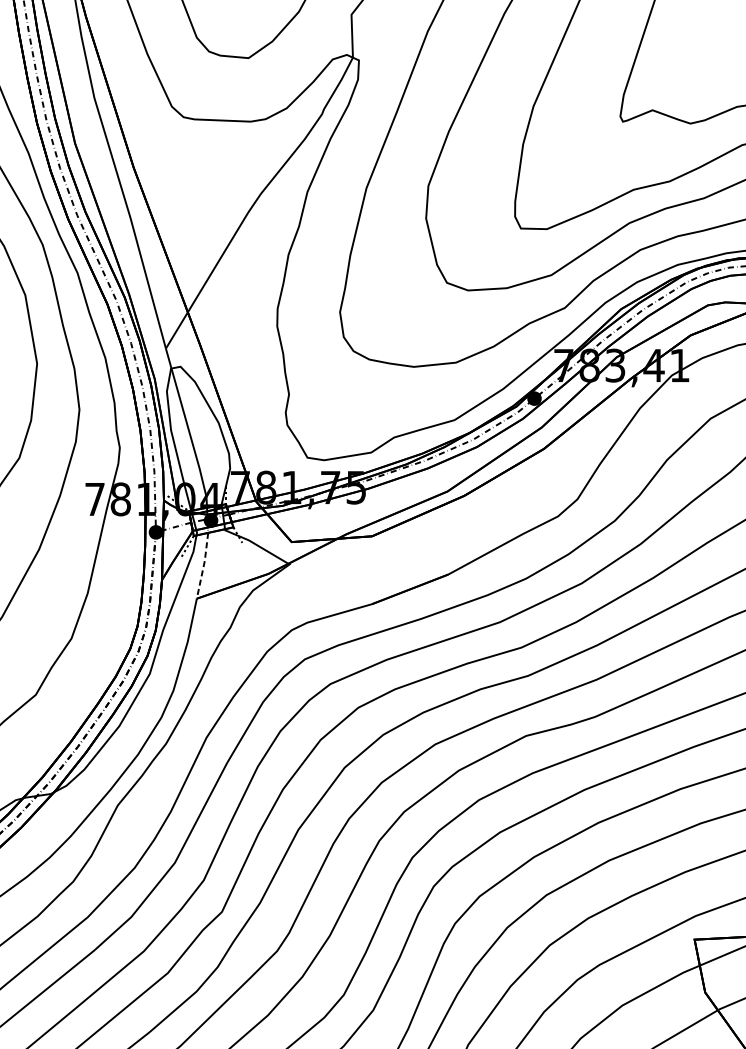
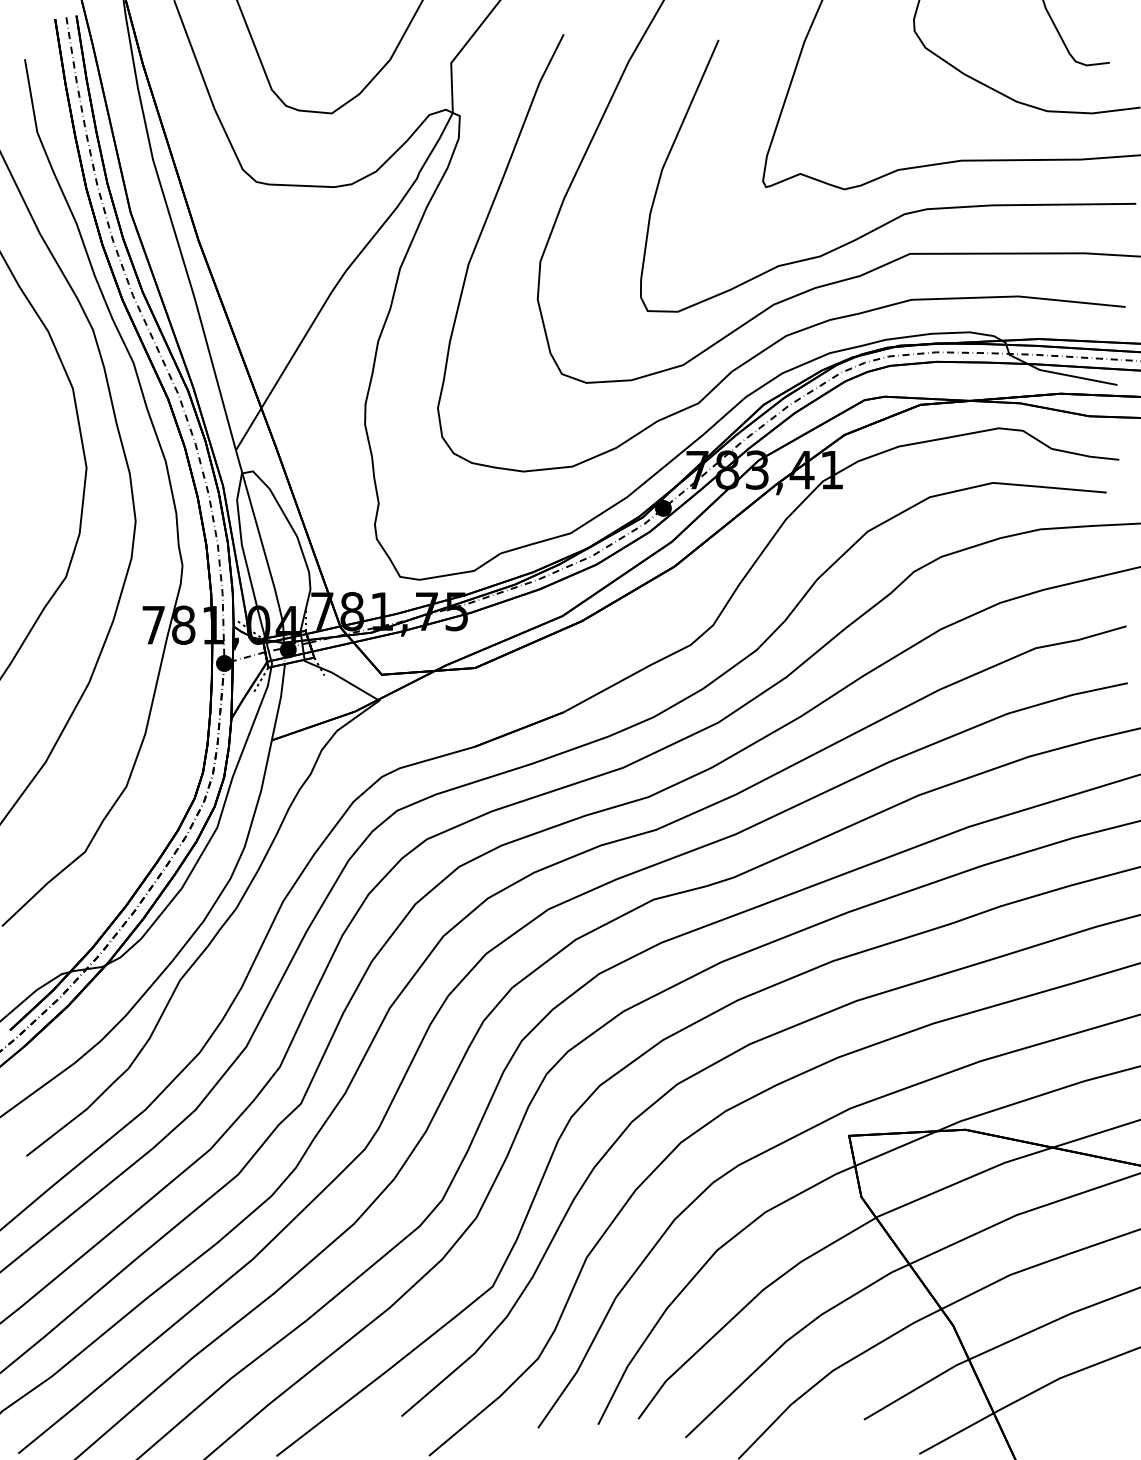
line: (204, 565) -> (280, 701), dashed -> solid

